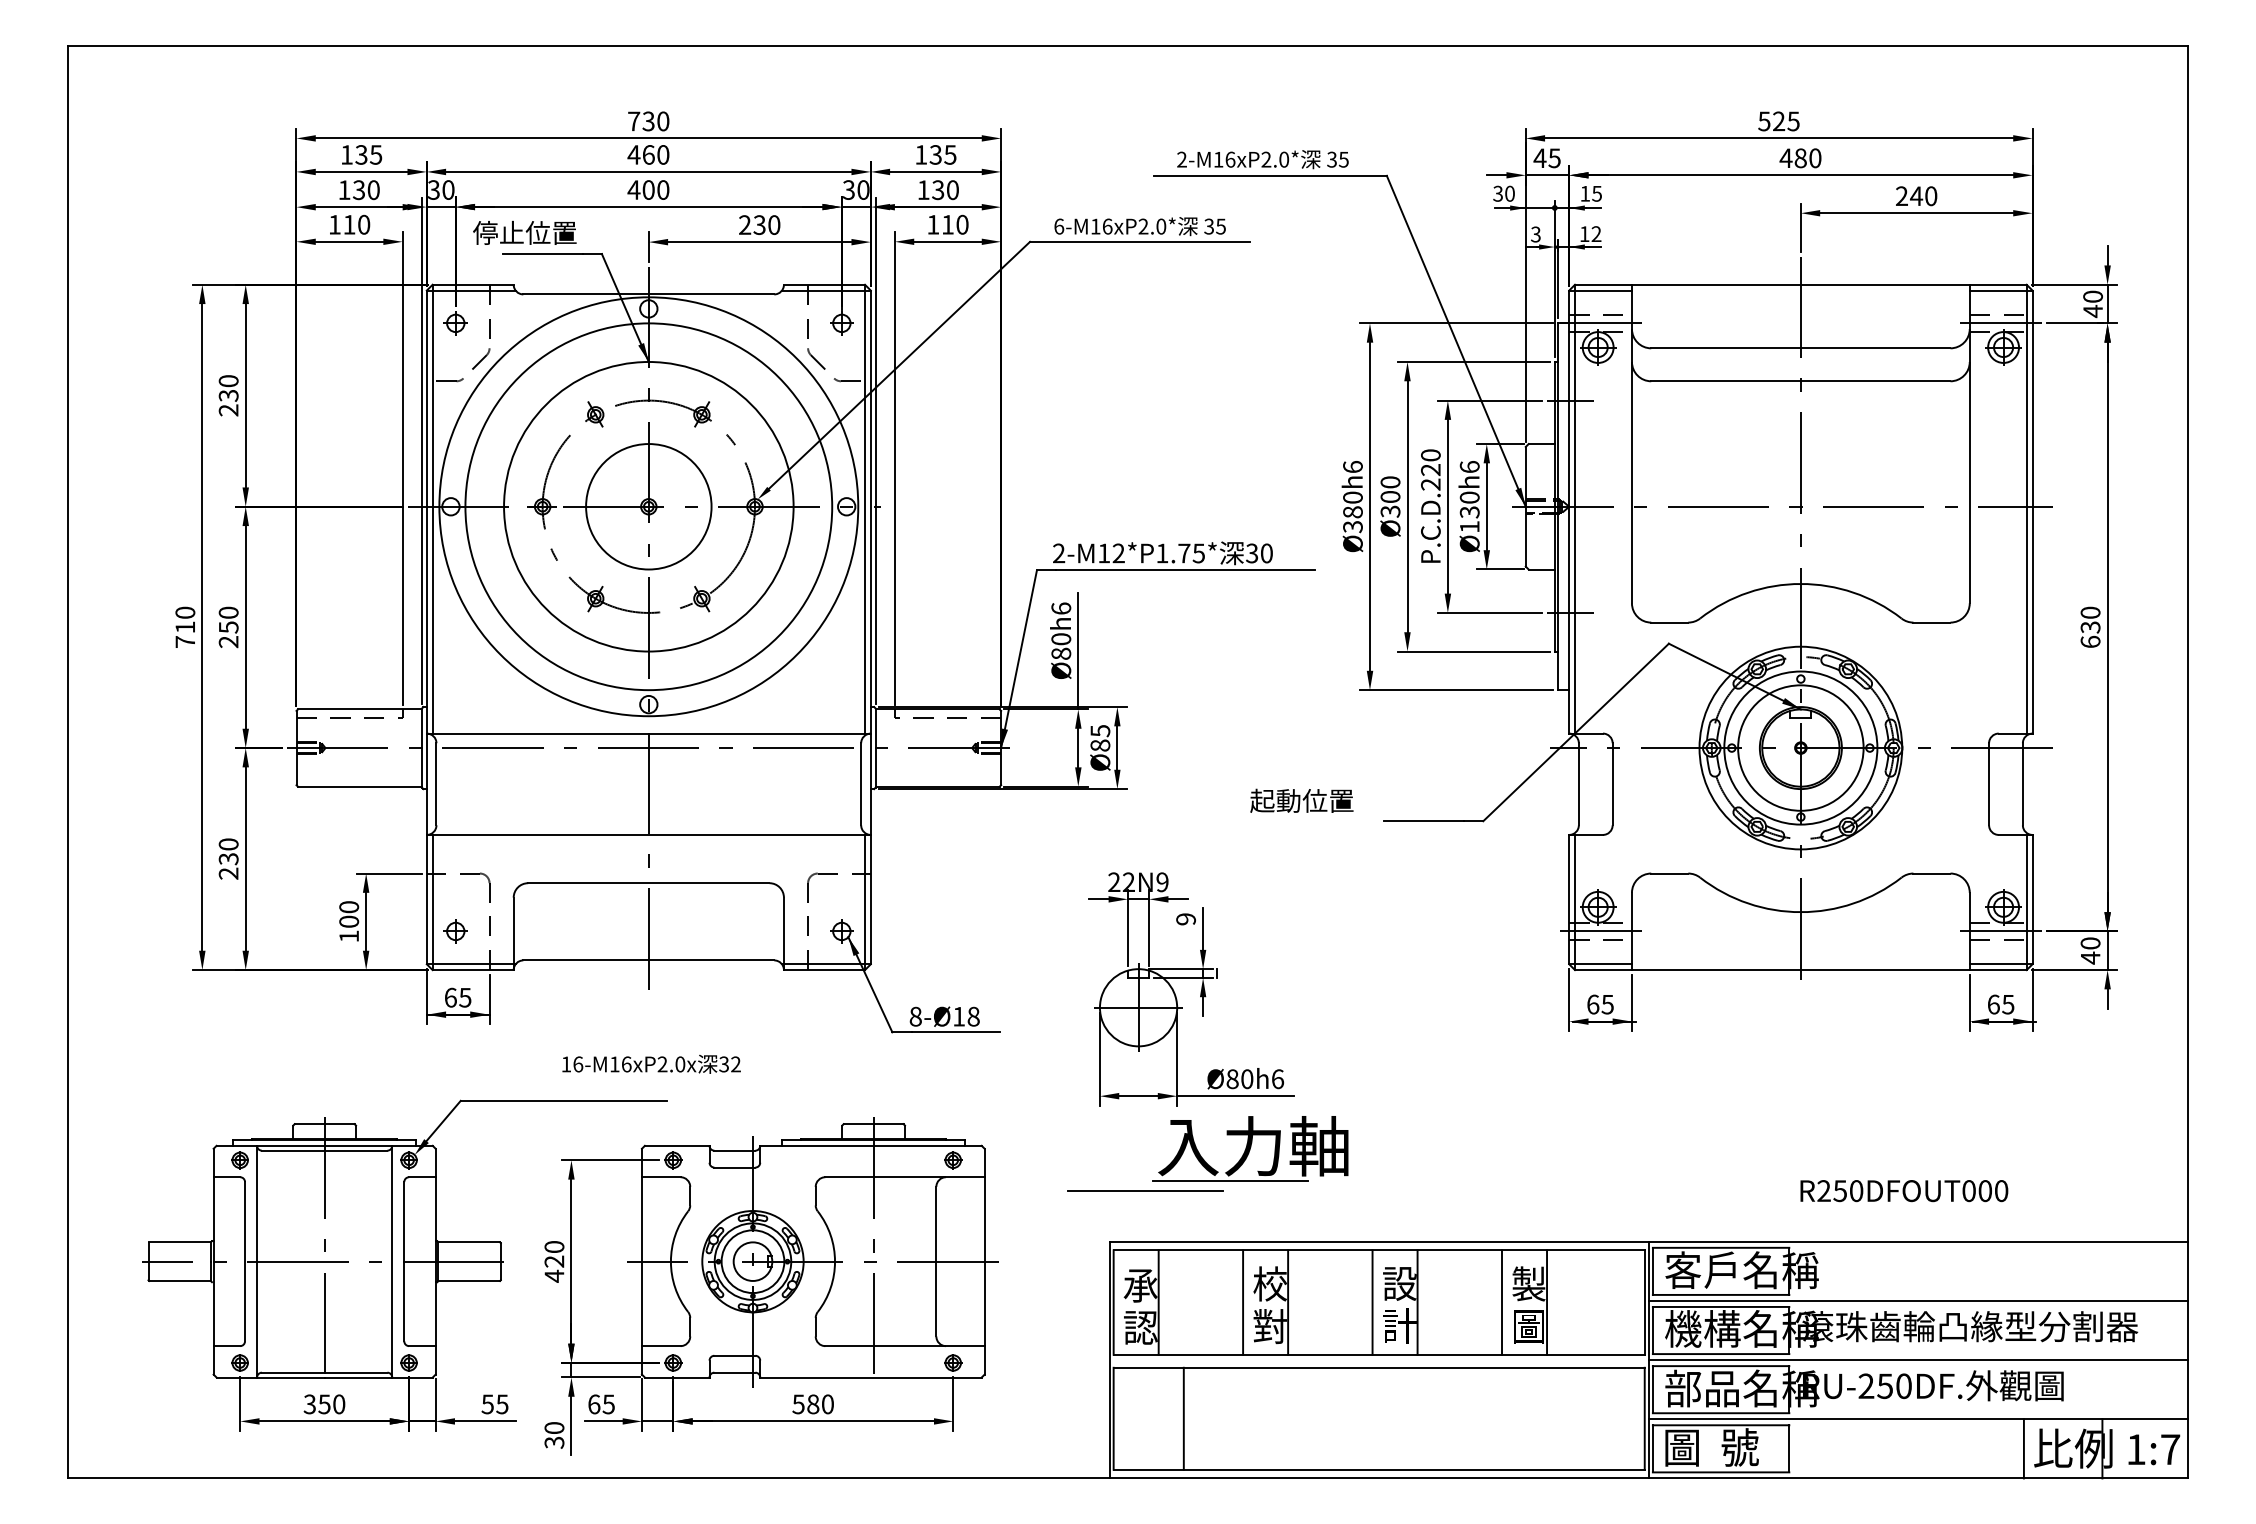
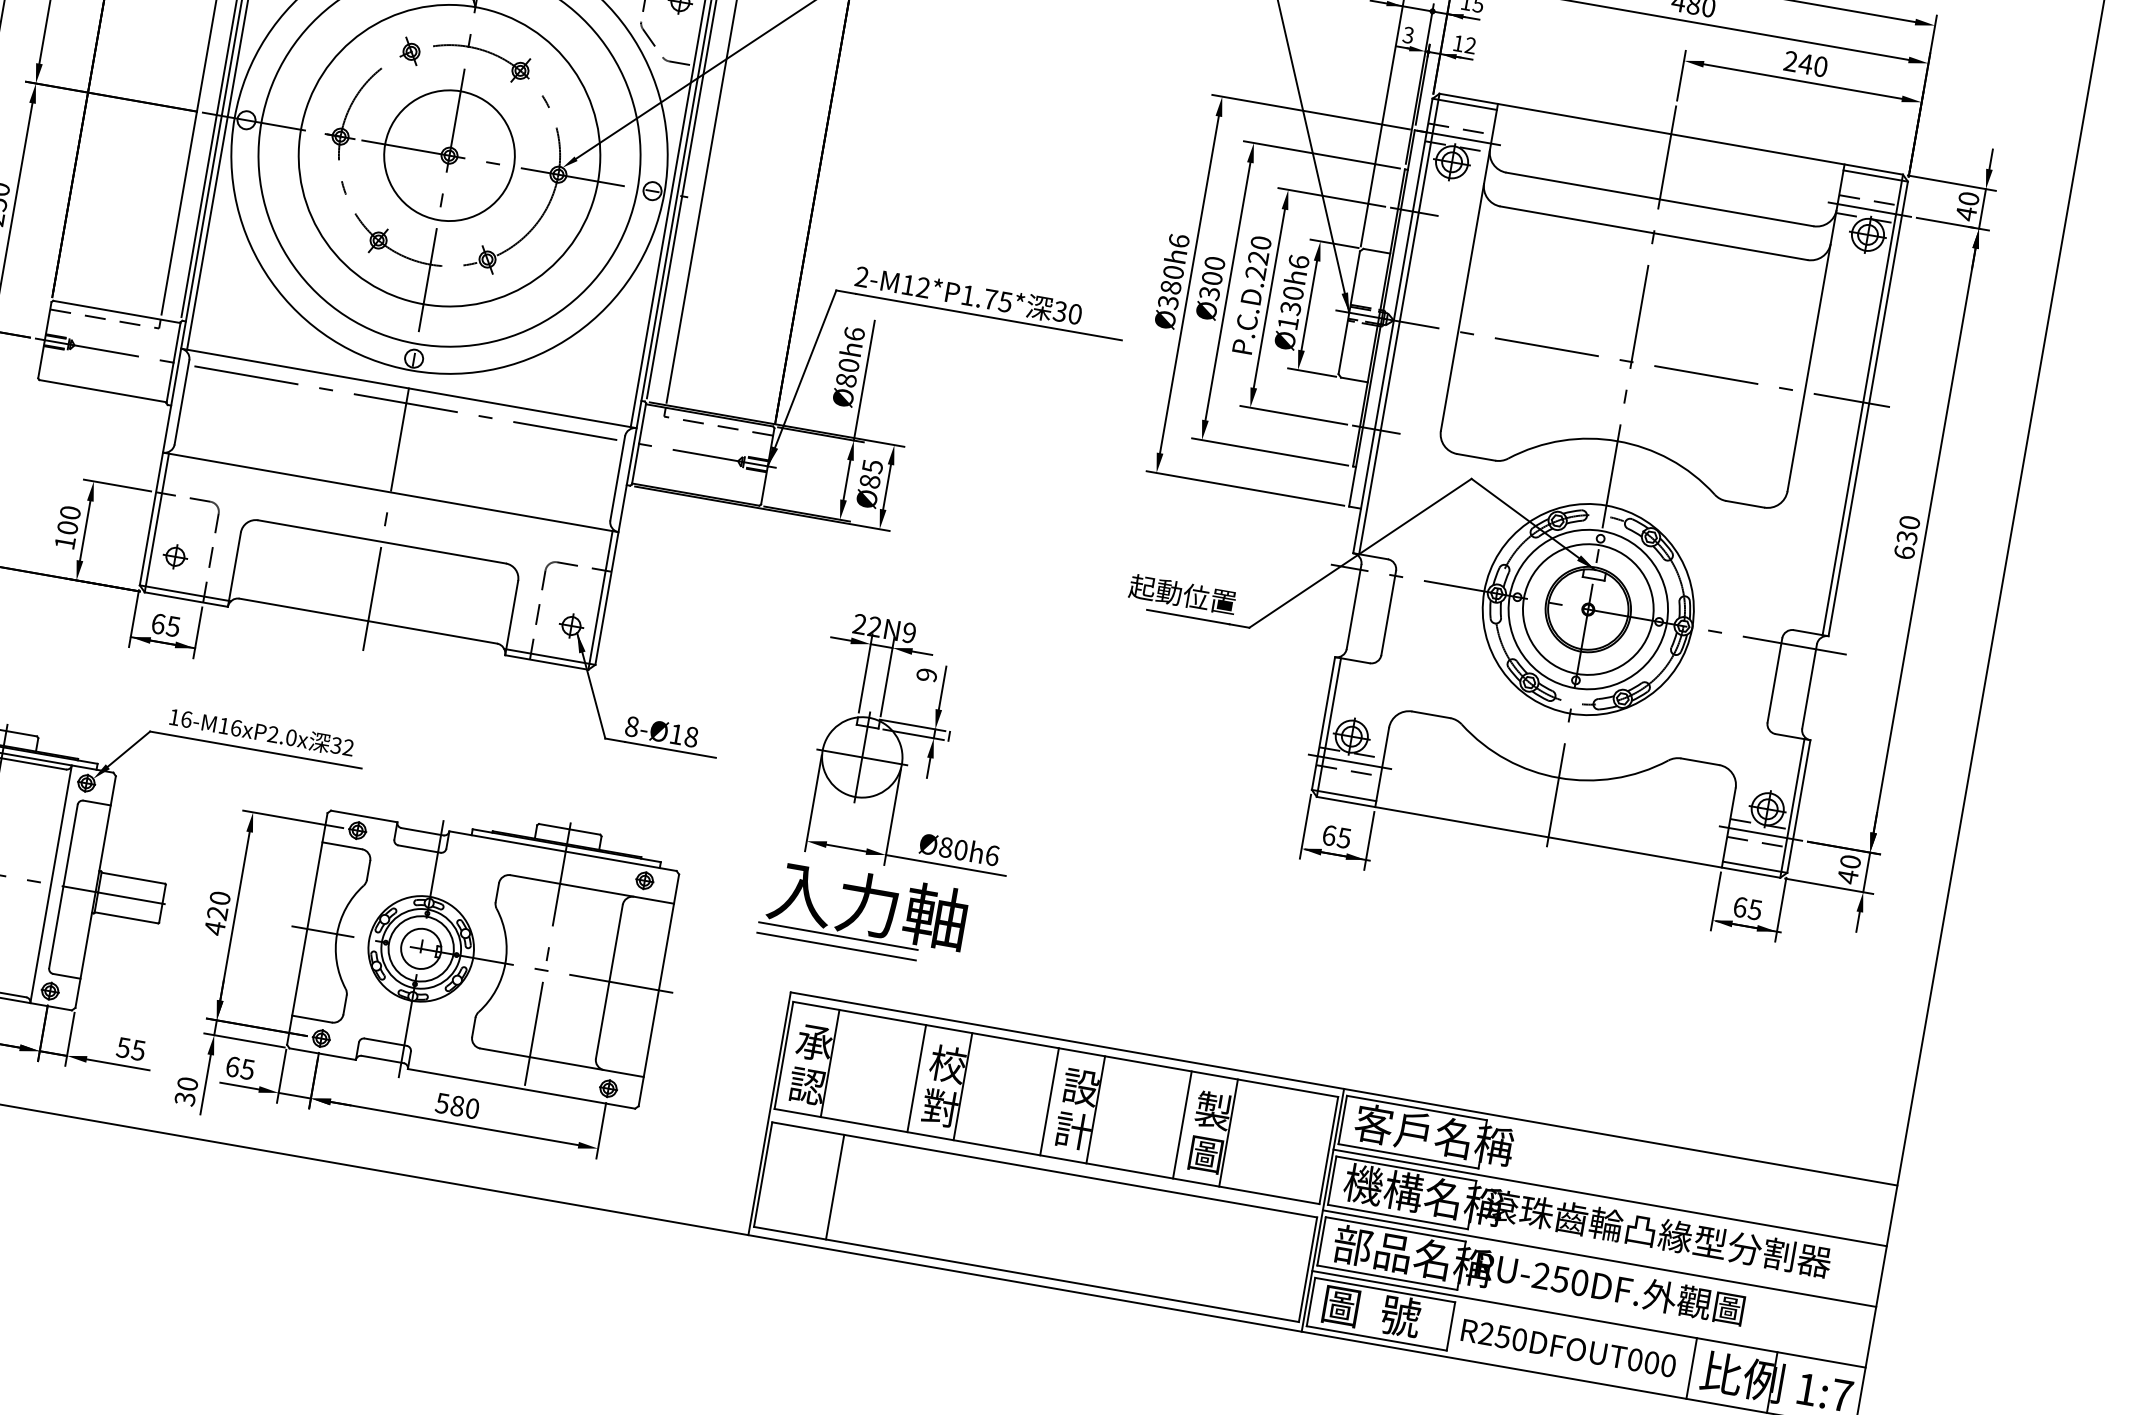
text: (1301, 800) -> (1182, 594), moved
text: (651, 1063) -> (261, 731), moved
part: (1250, 1148) -> (864, 906), moved
text: (1904, 1191) -> (1568, 1348), moved

